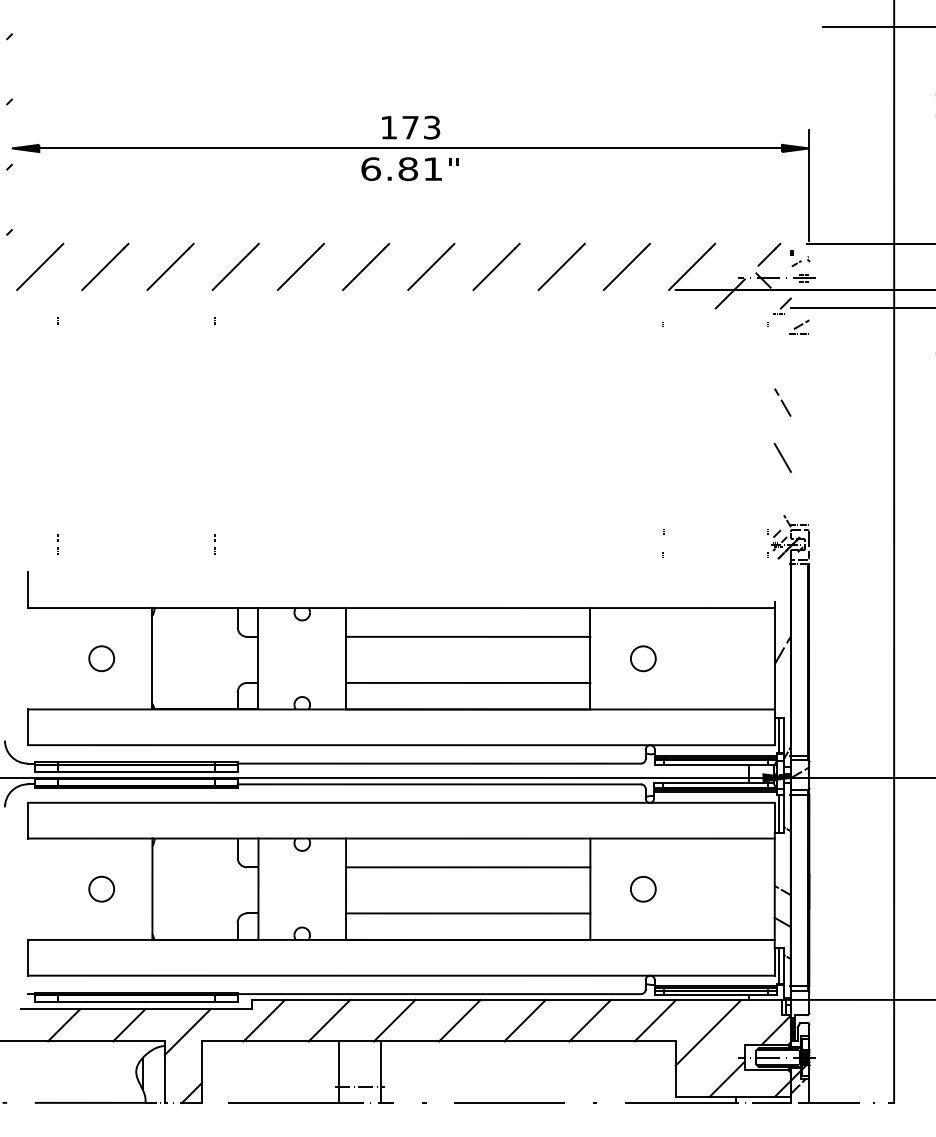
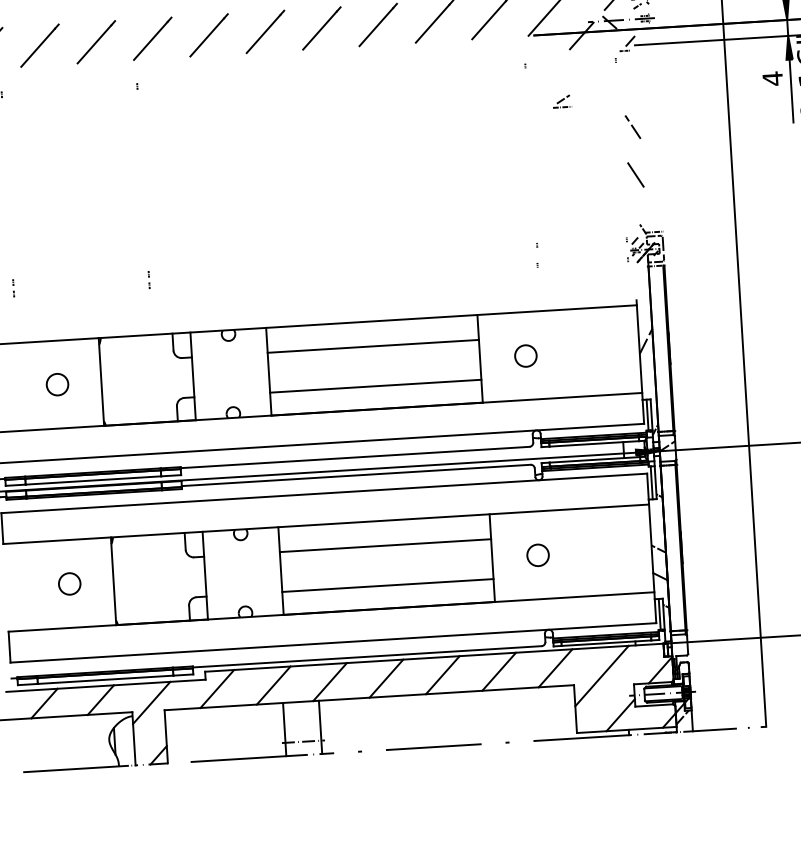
part: (799, 326) -> (561, 101), moved

